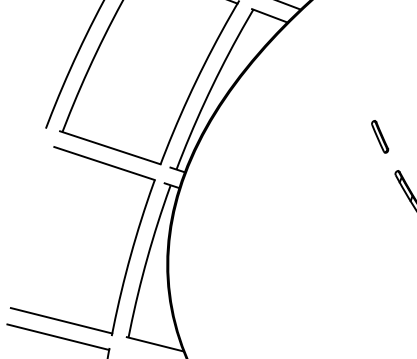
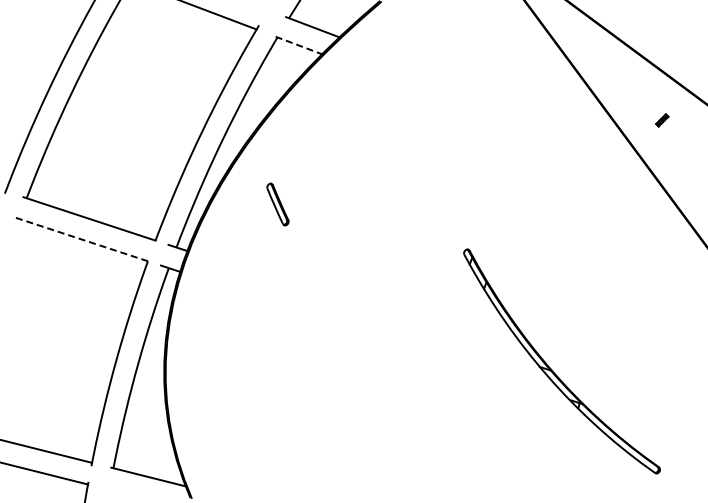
line: (269, 15) -> (298, 45), solid -> dashed
part: (379, 136) -> (277, 204), moved
line: (104, 163) -> (82, 239), solid -> dashed

